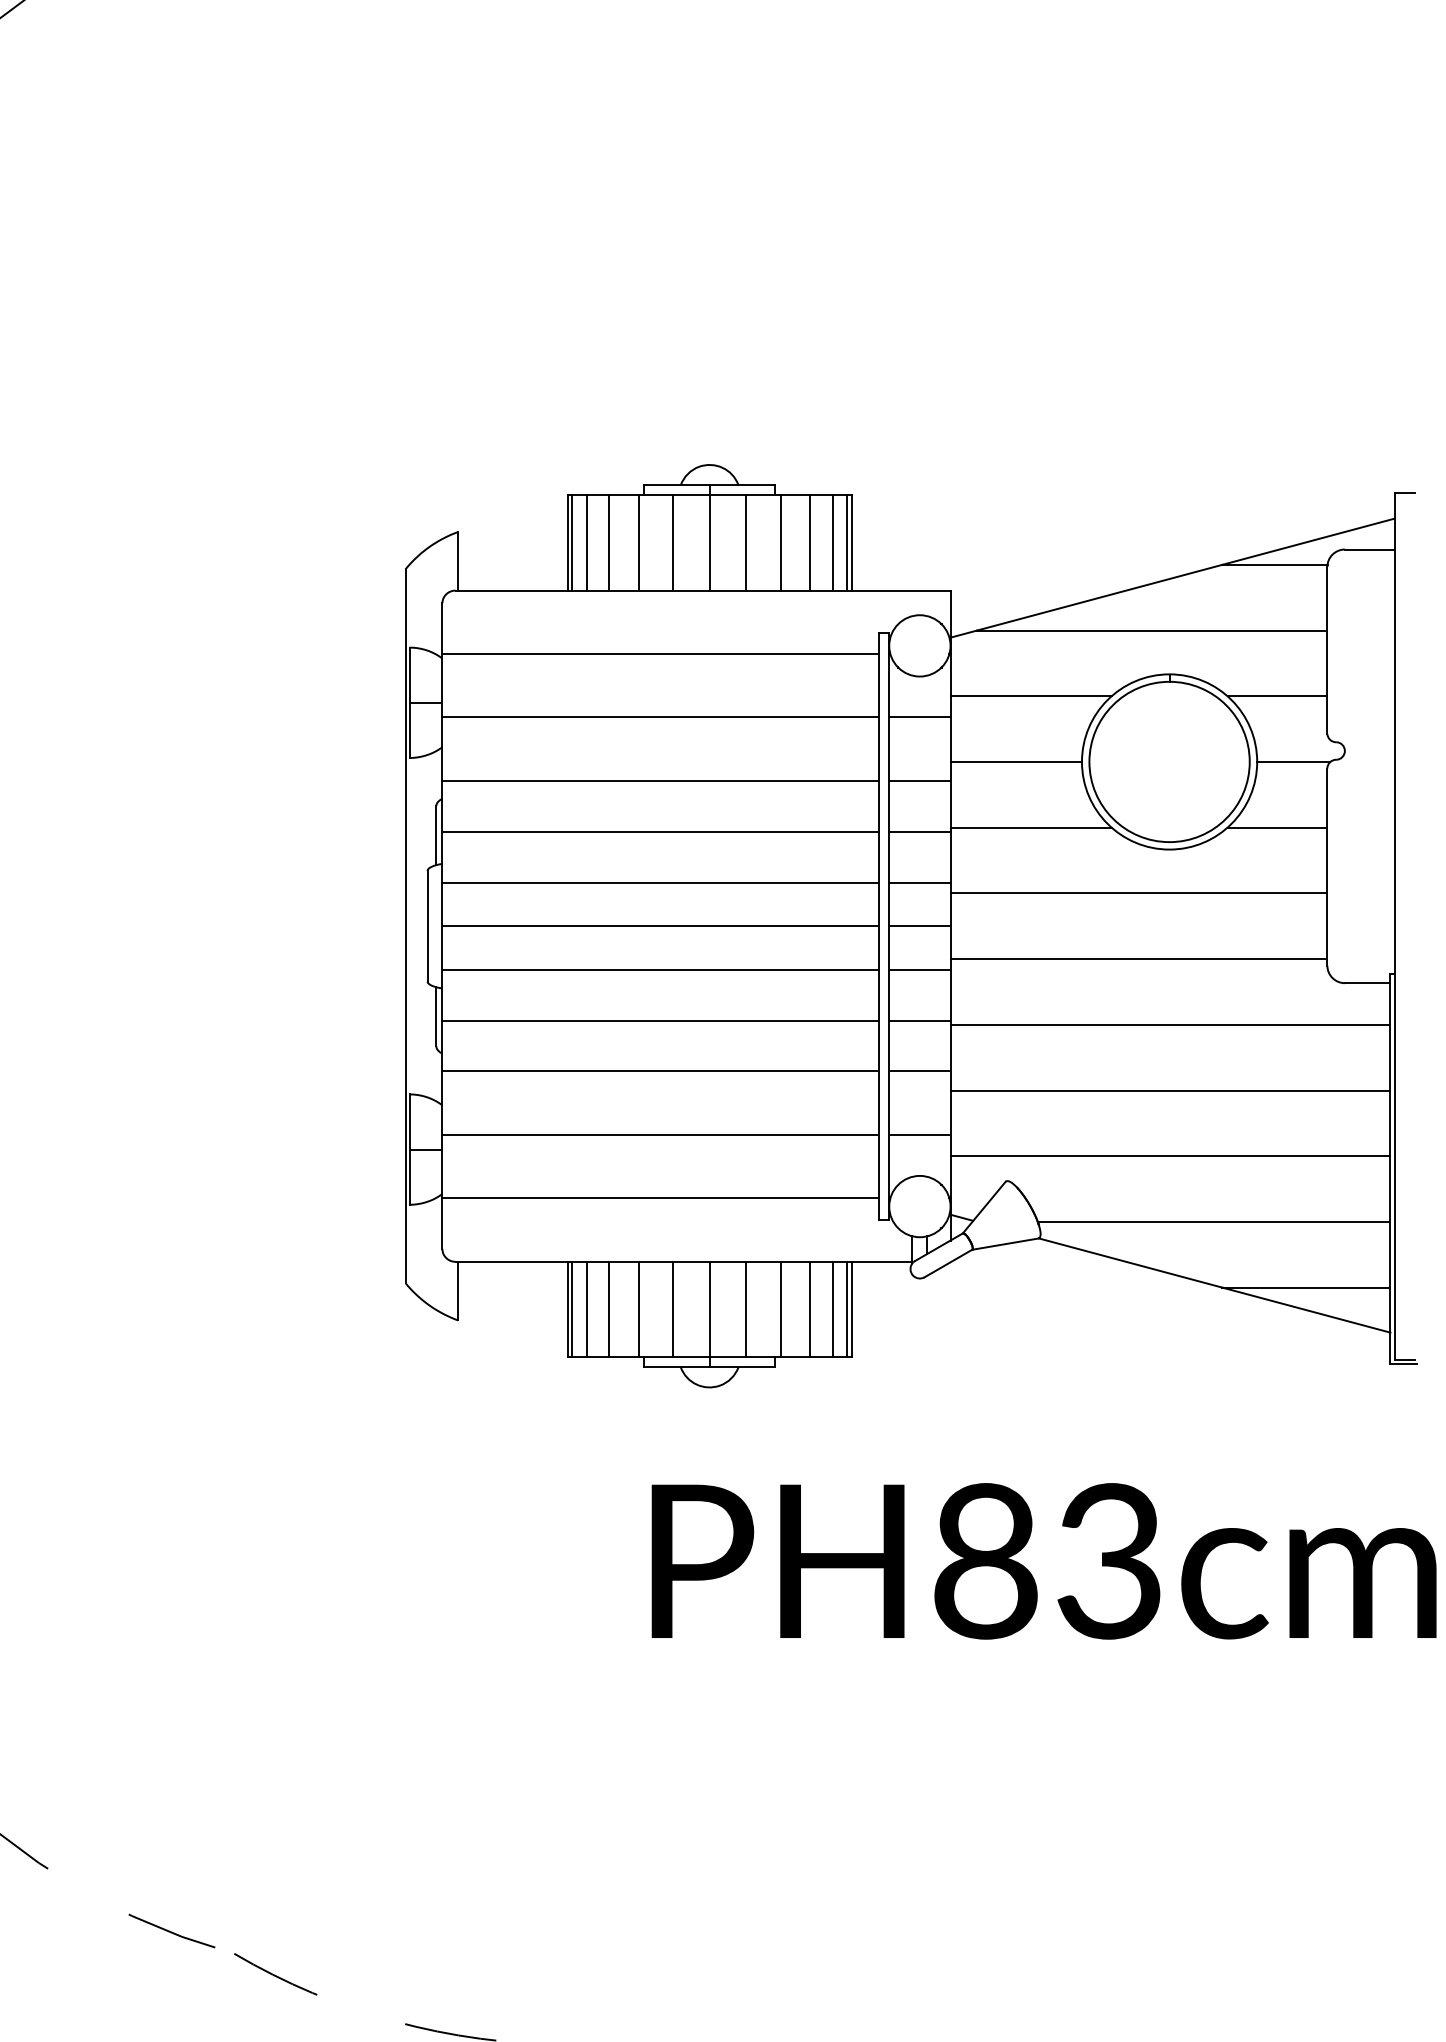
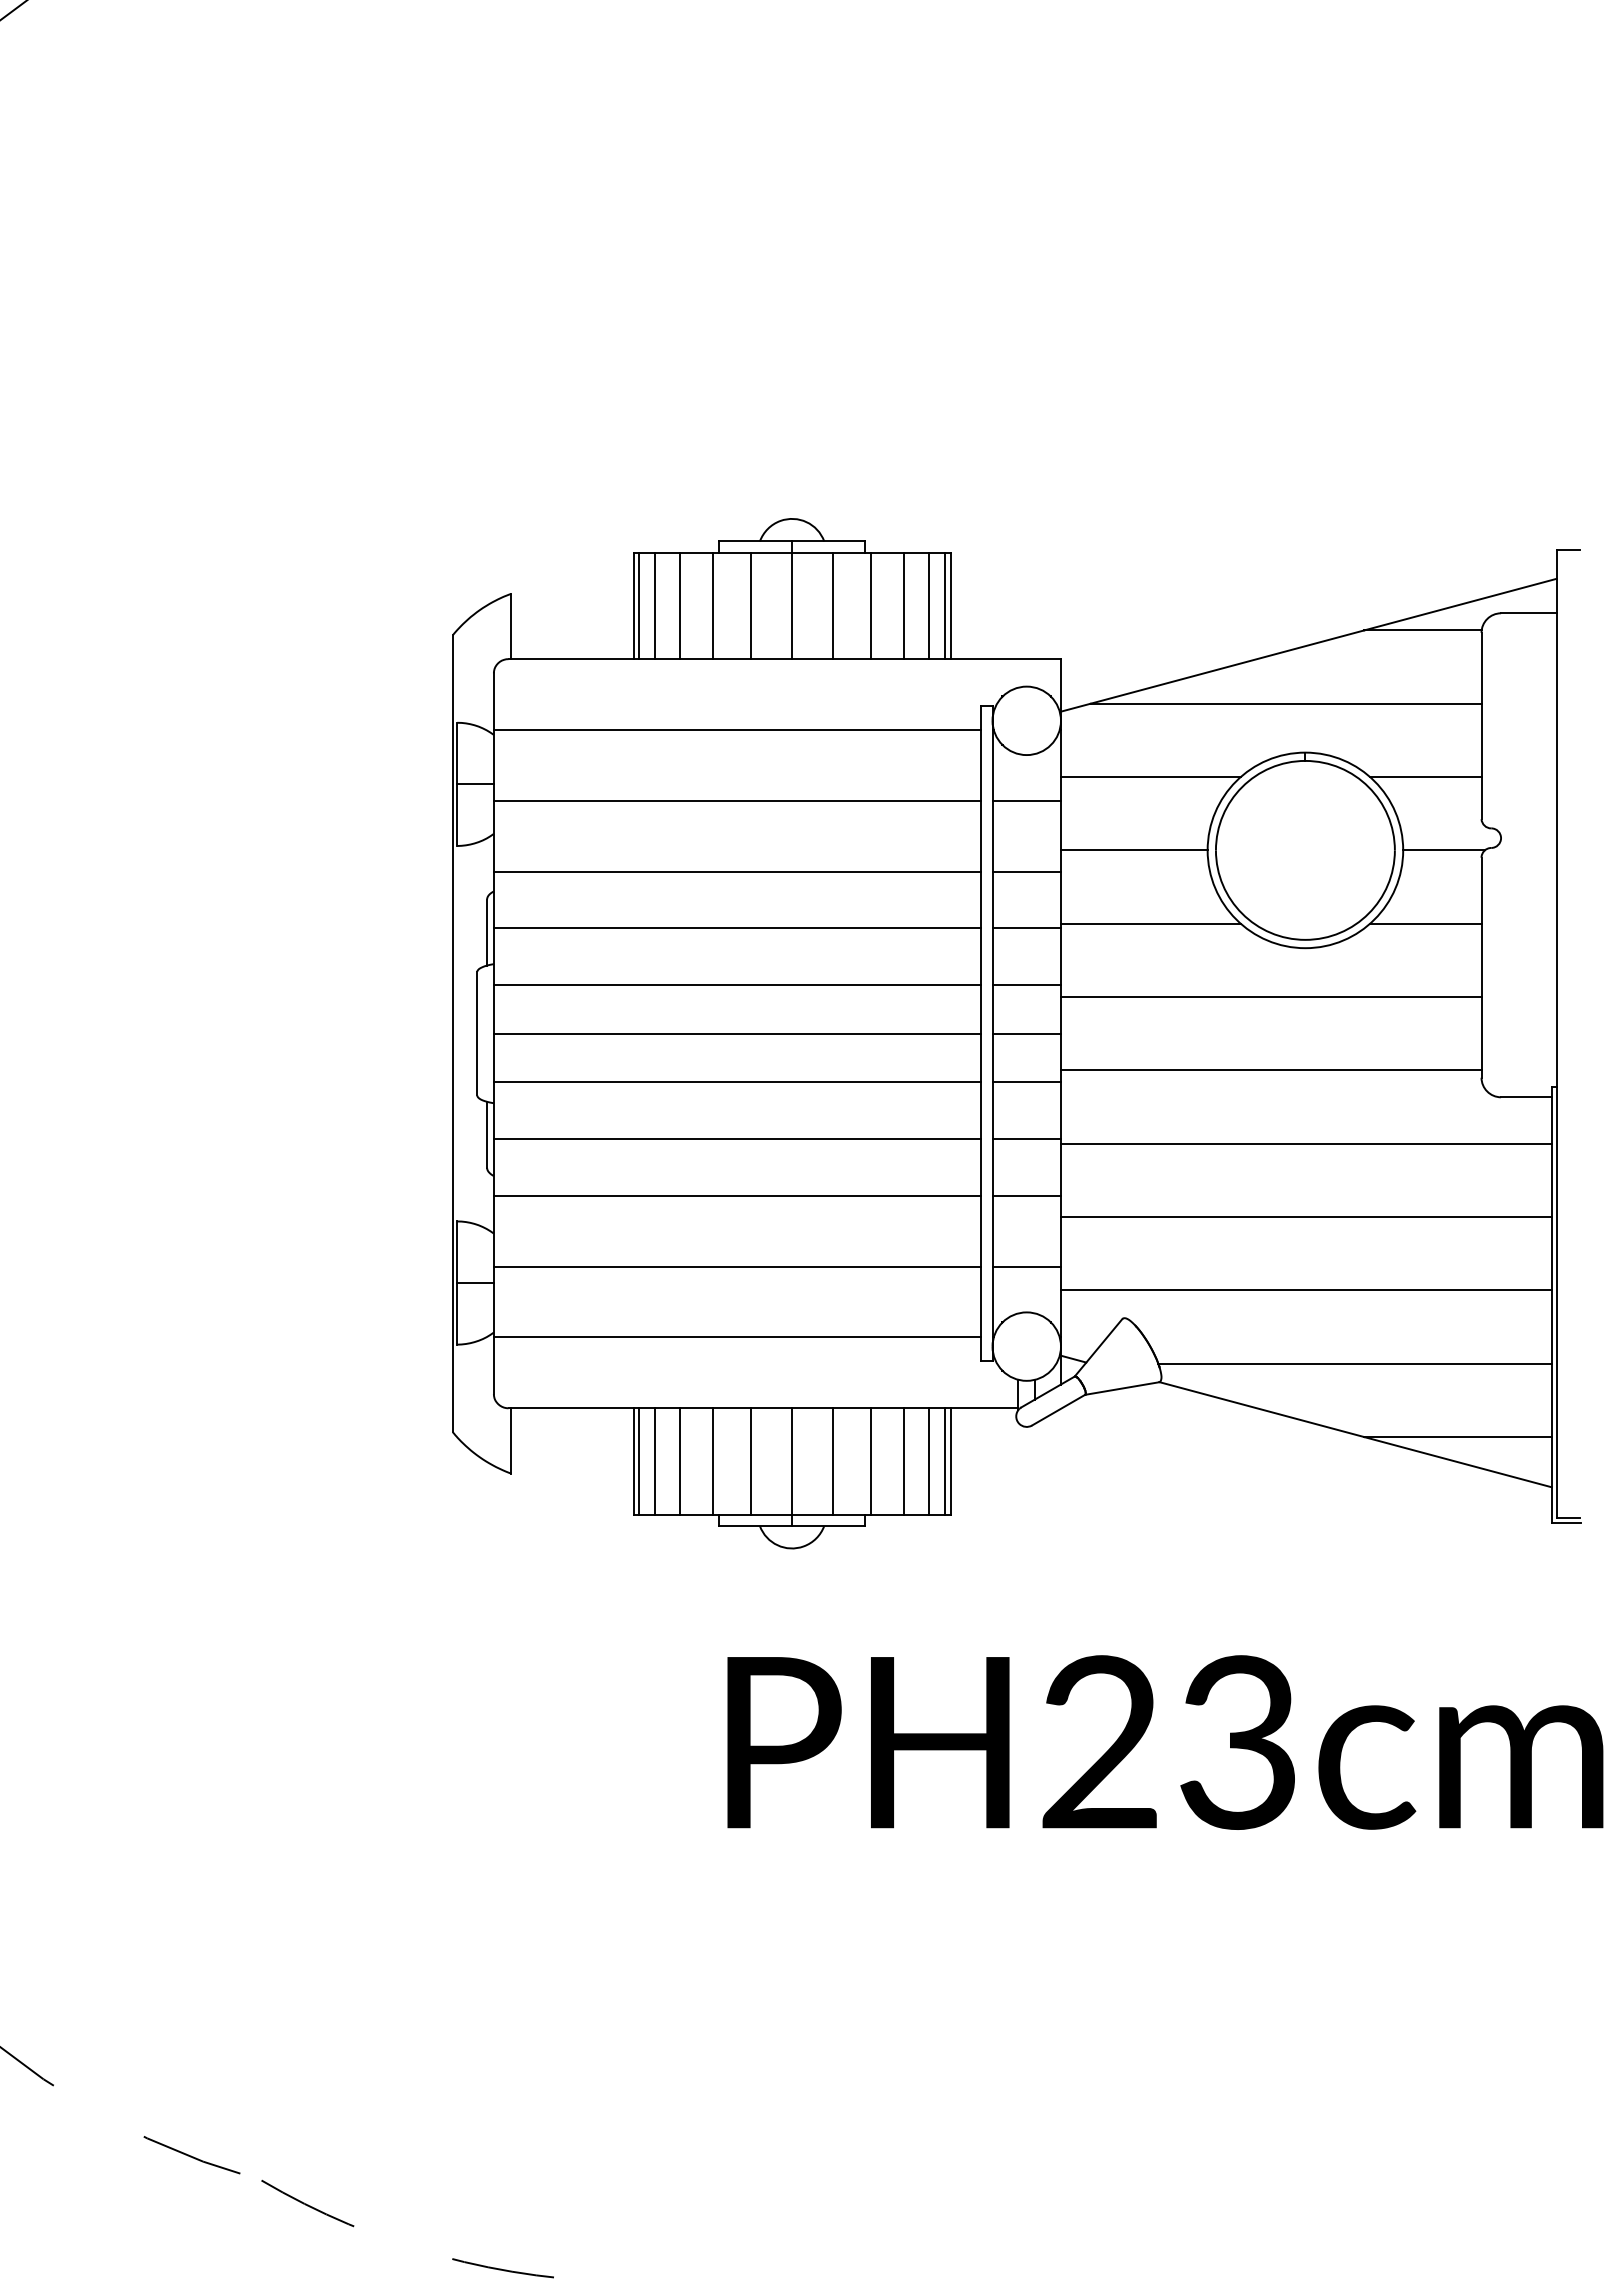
text: (985, 1561) -> (1100, 1742), PH83cm -> PH23cm

